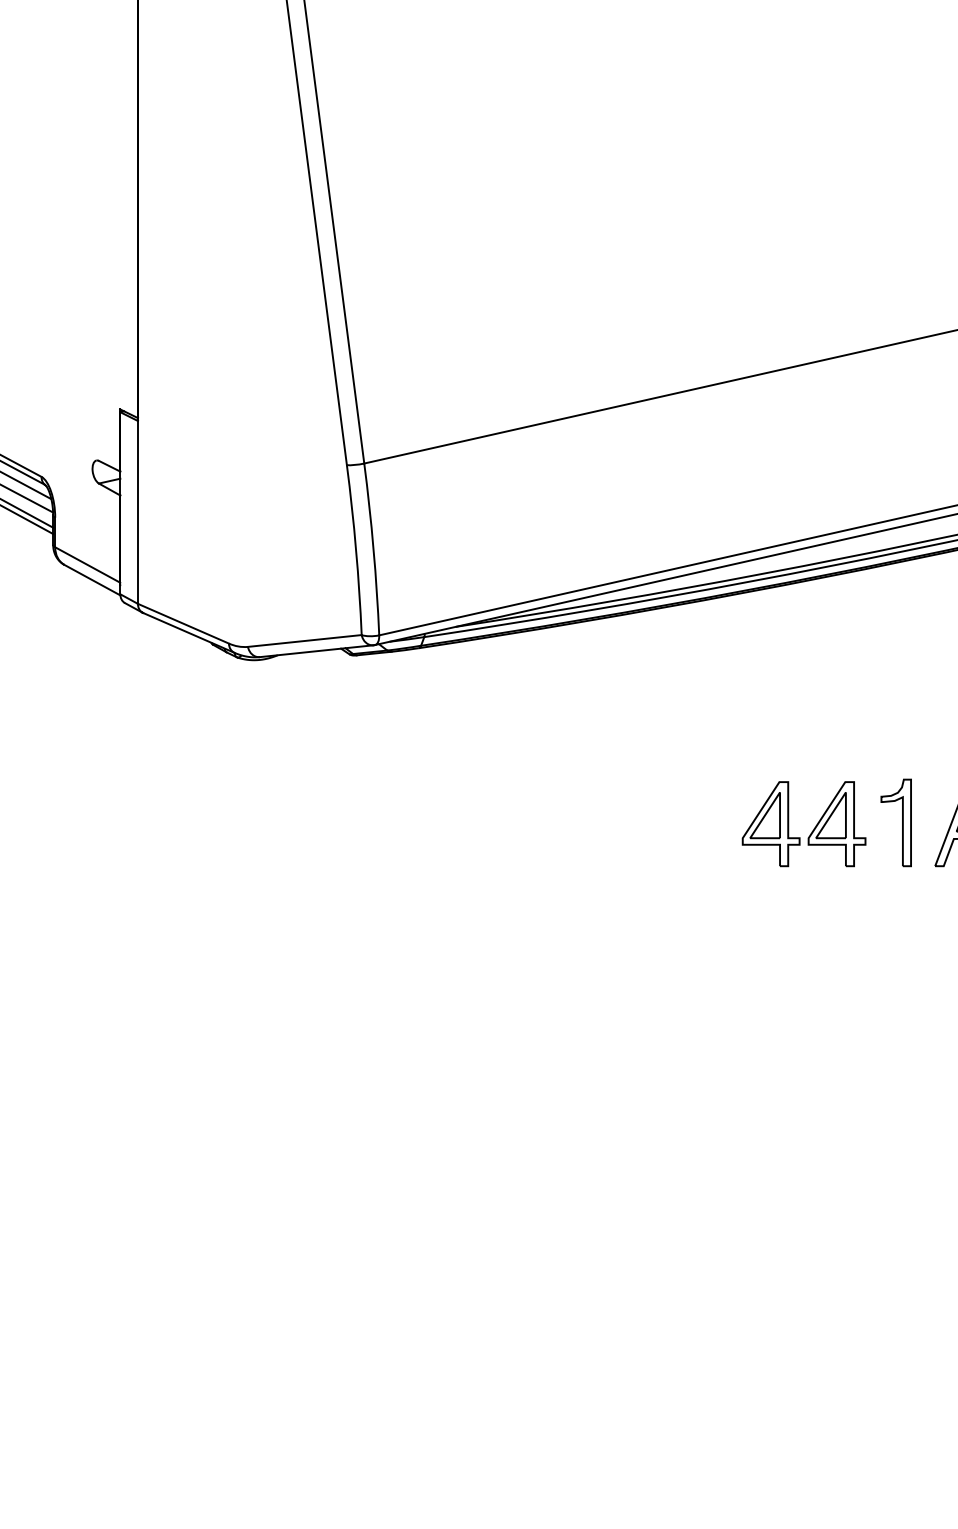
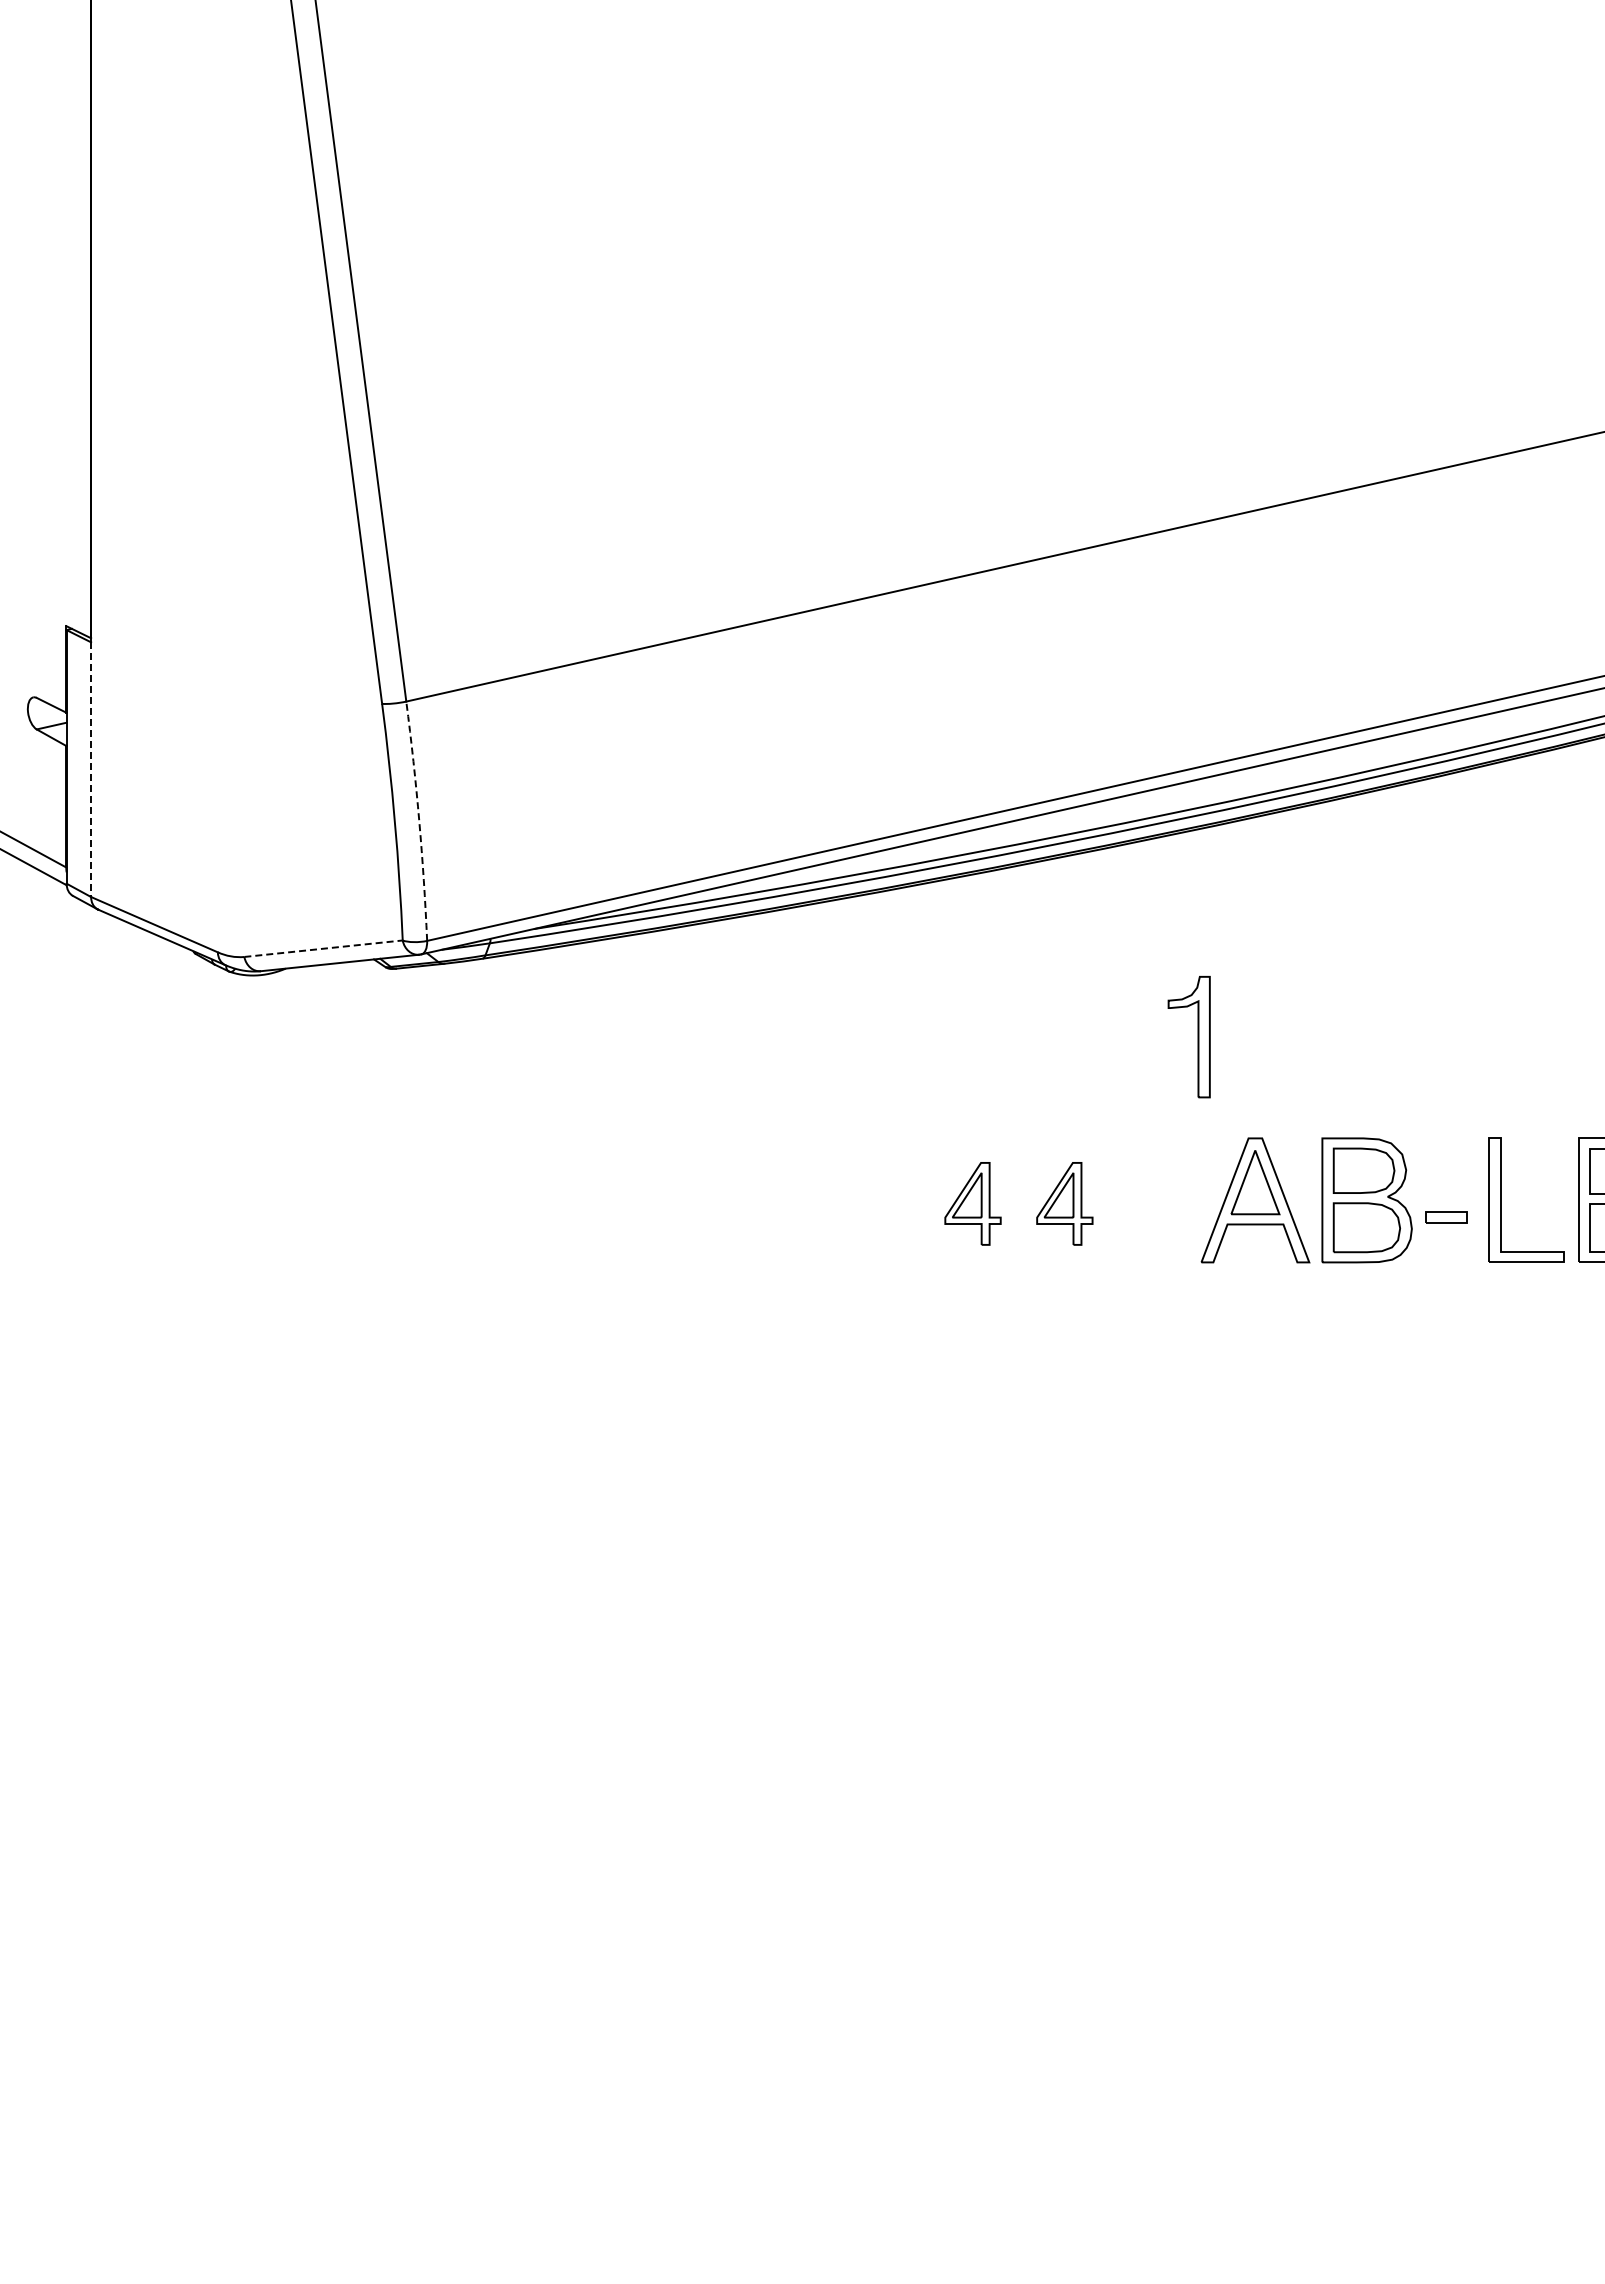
line: (138, 513) -> (91, 770), solid -> dashed
arc: (373, 549) -> (419, 821), solid -> dashed
line: (304, 640) -> (323, 948), solid -> dashed
part: (770, 823) -> (972, 1203), size x0.7
part: (836, 823) -> (1064, 1203), size x0.7
part: (902, 823) -> (1197, 1037), moved

